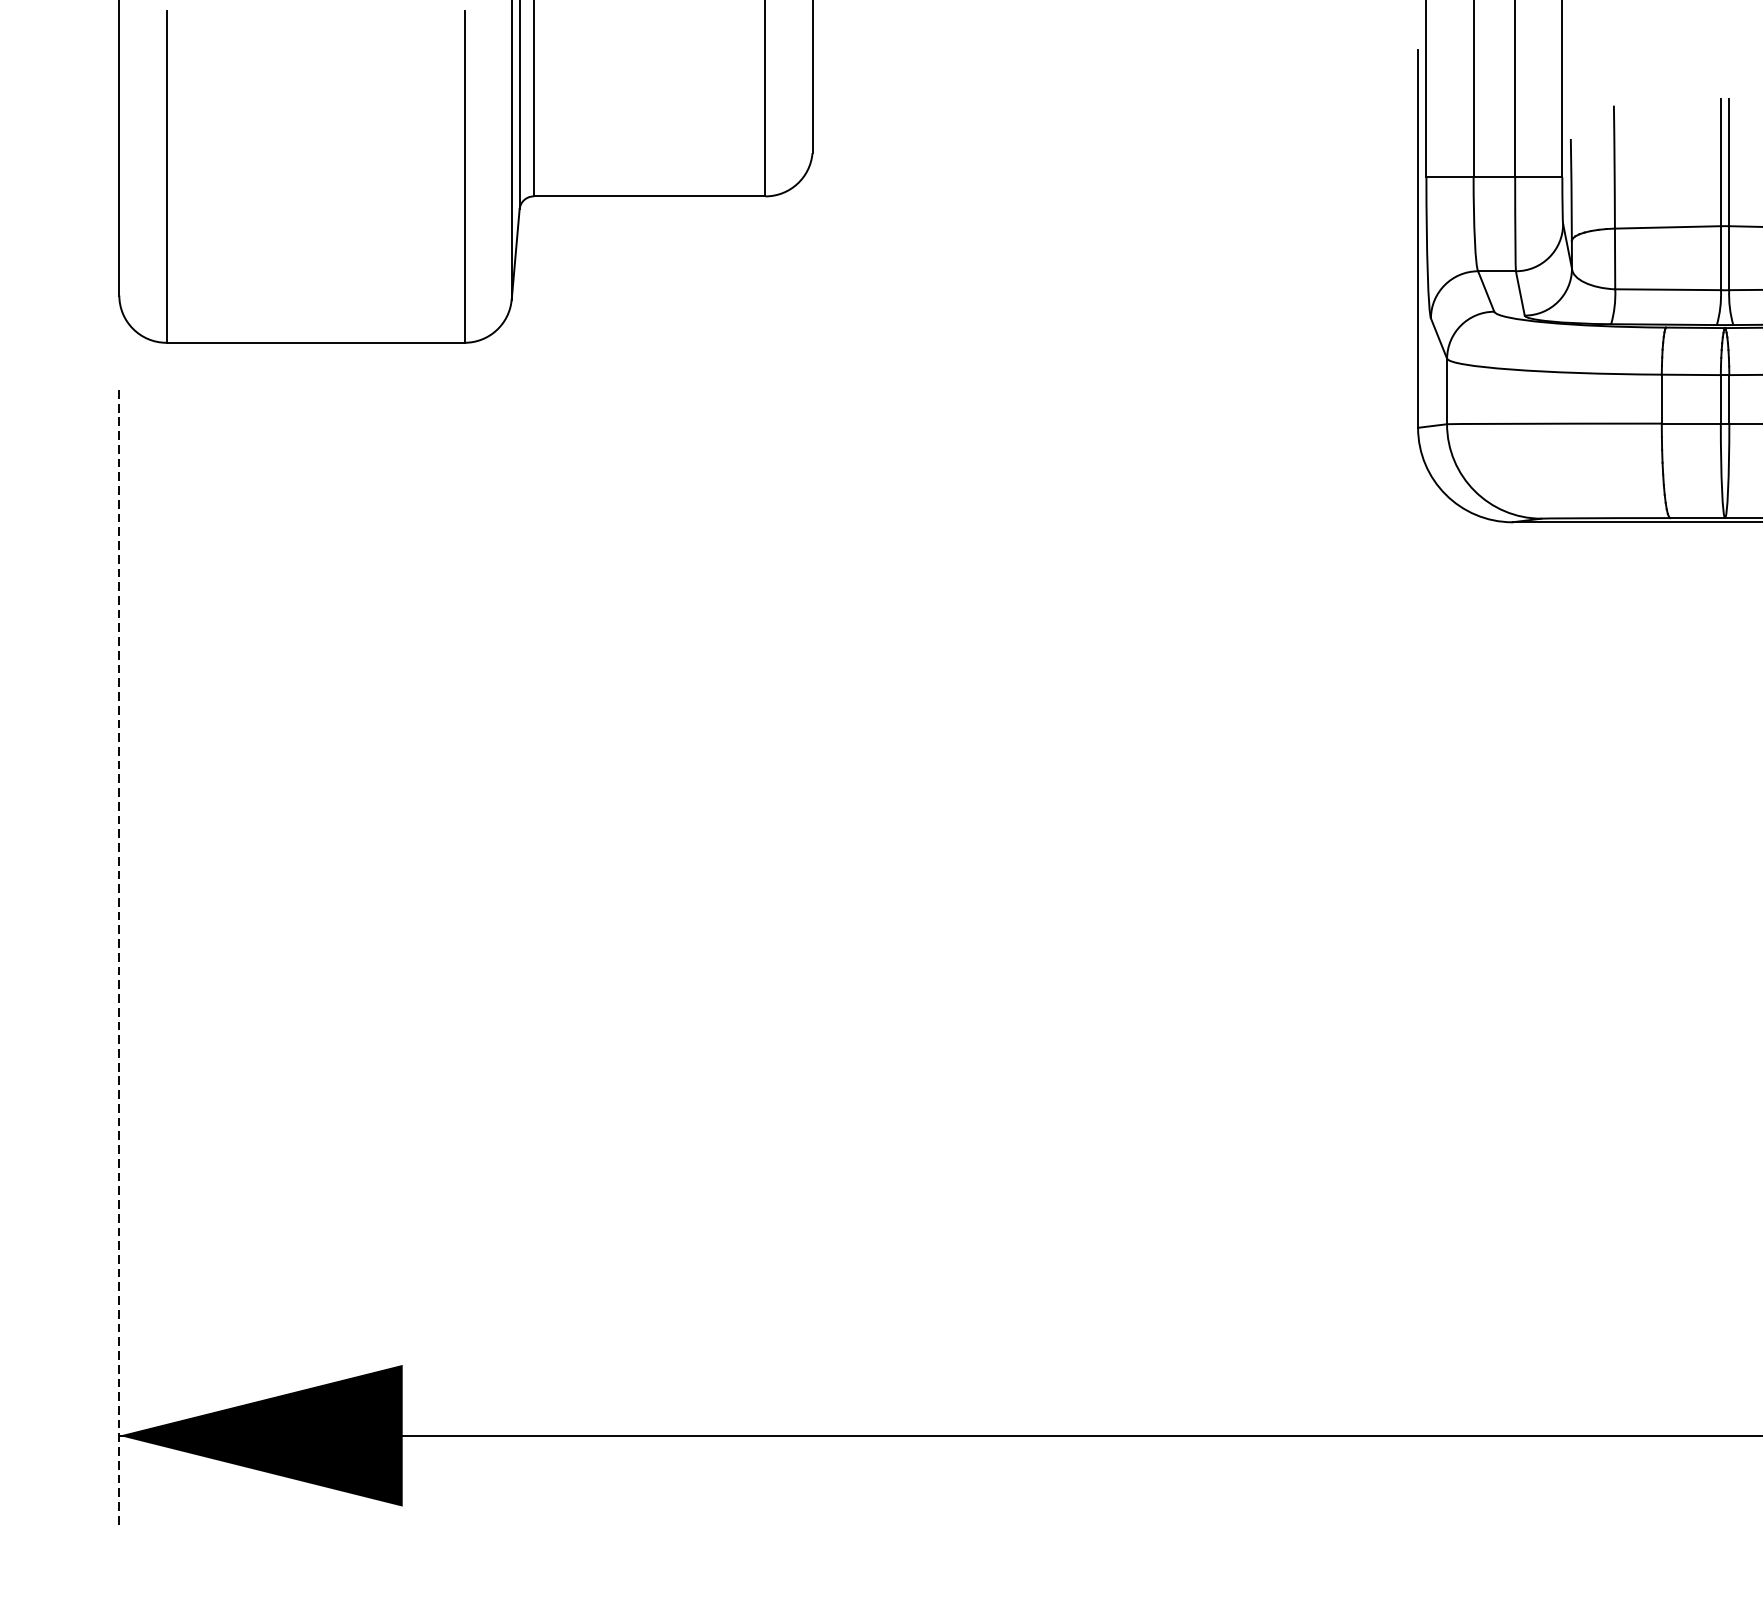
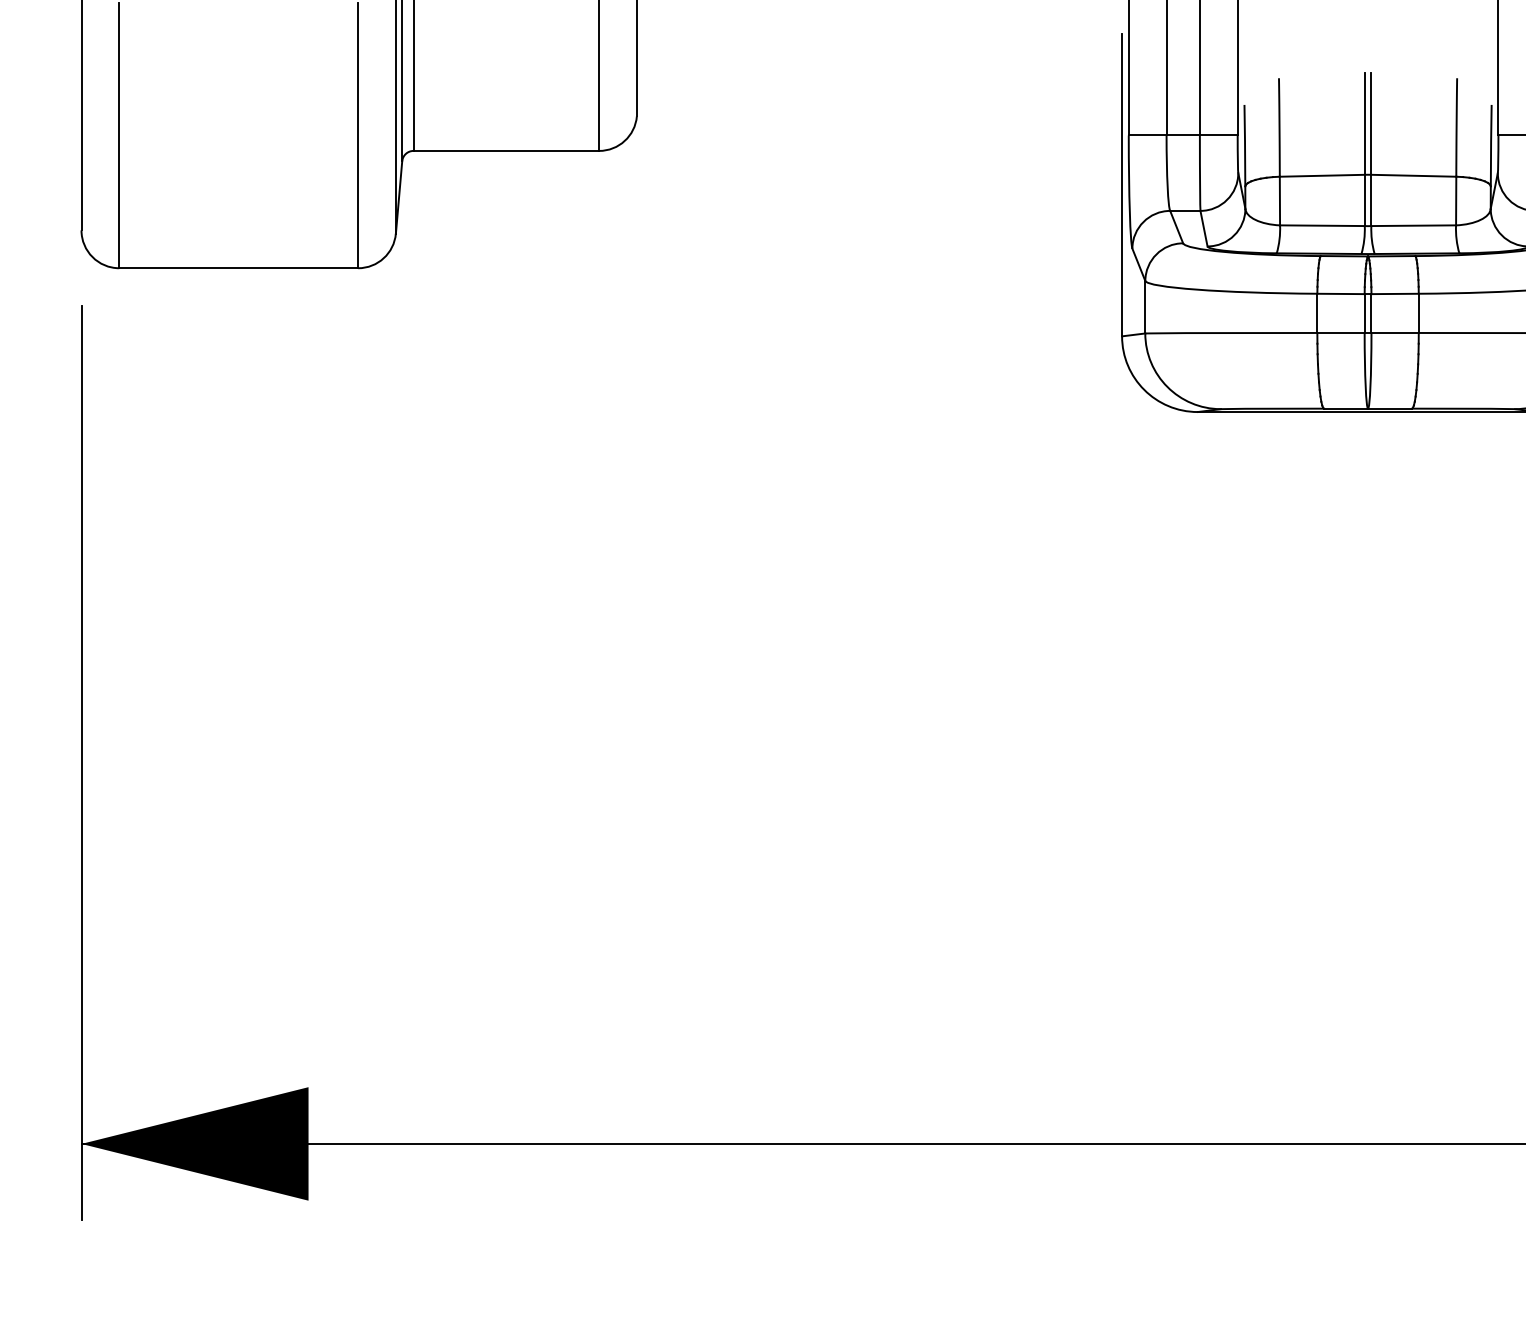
line: (119, 959) -> (81, 762), dashed -> solid

